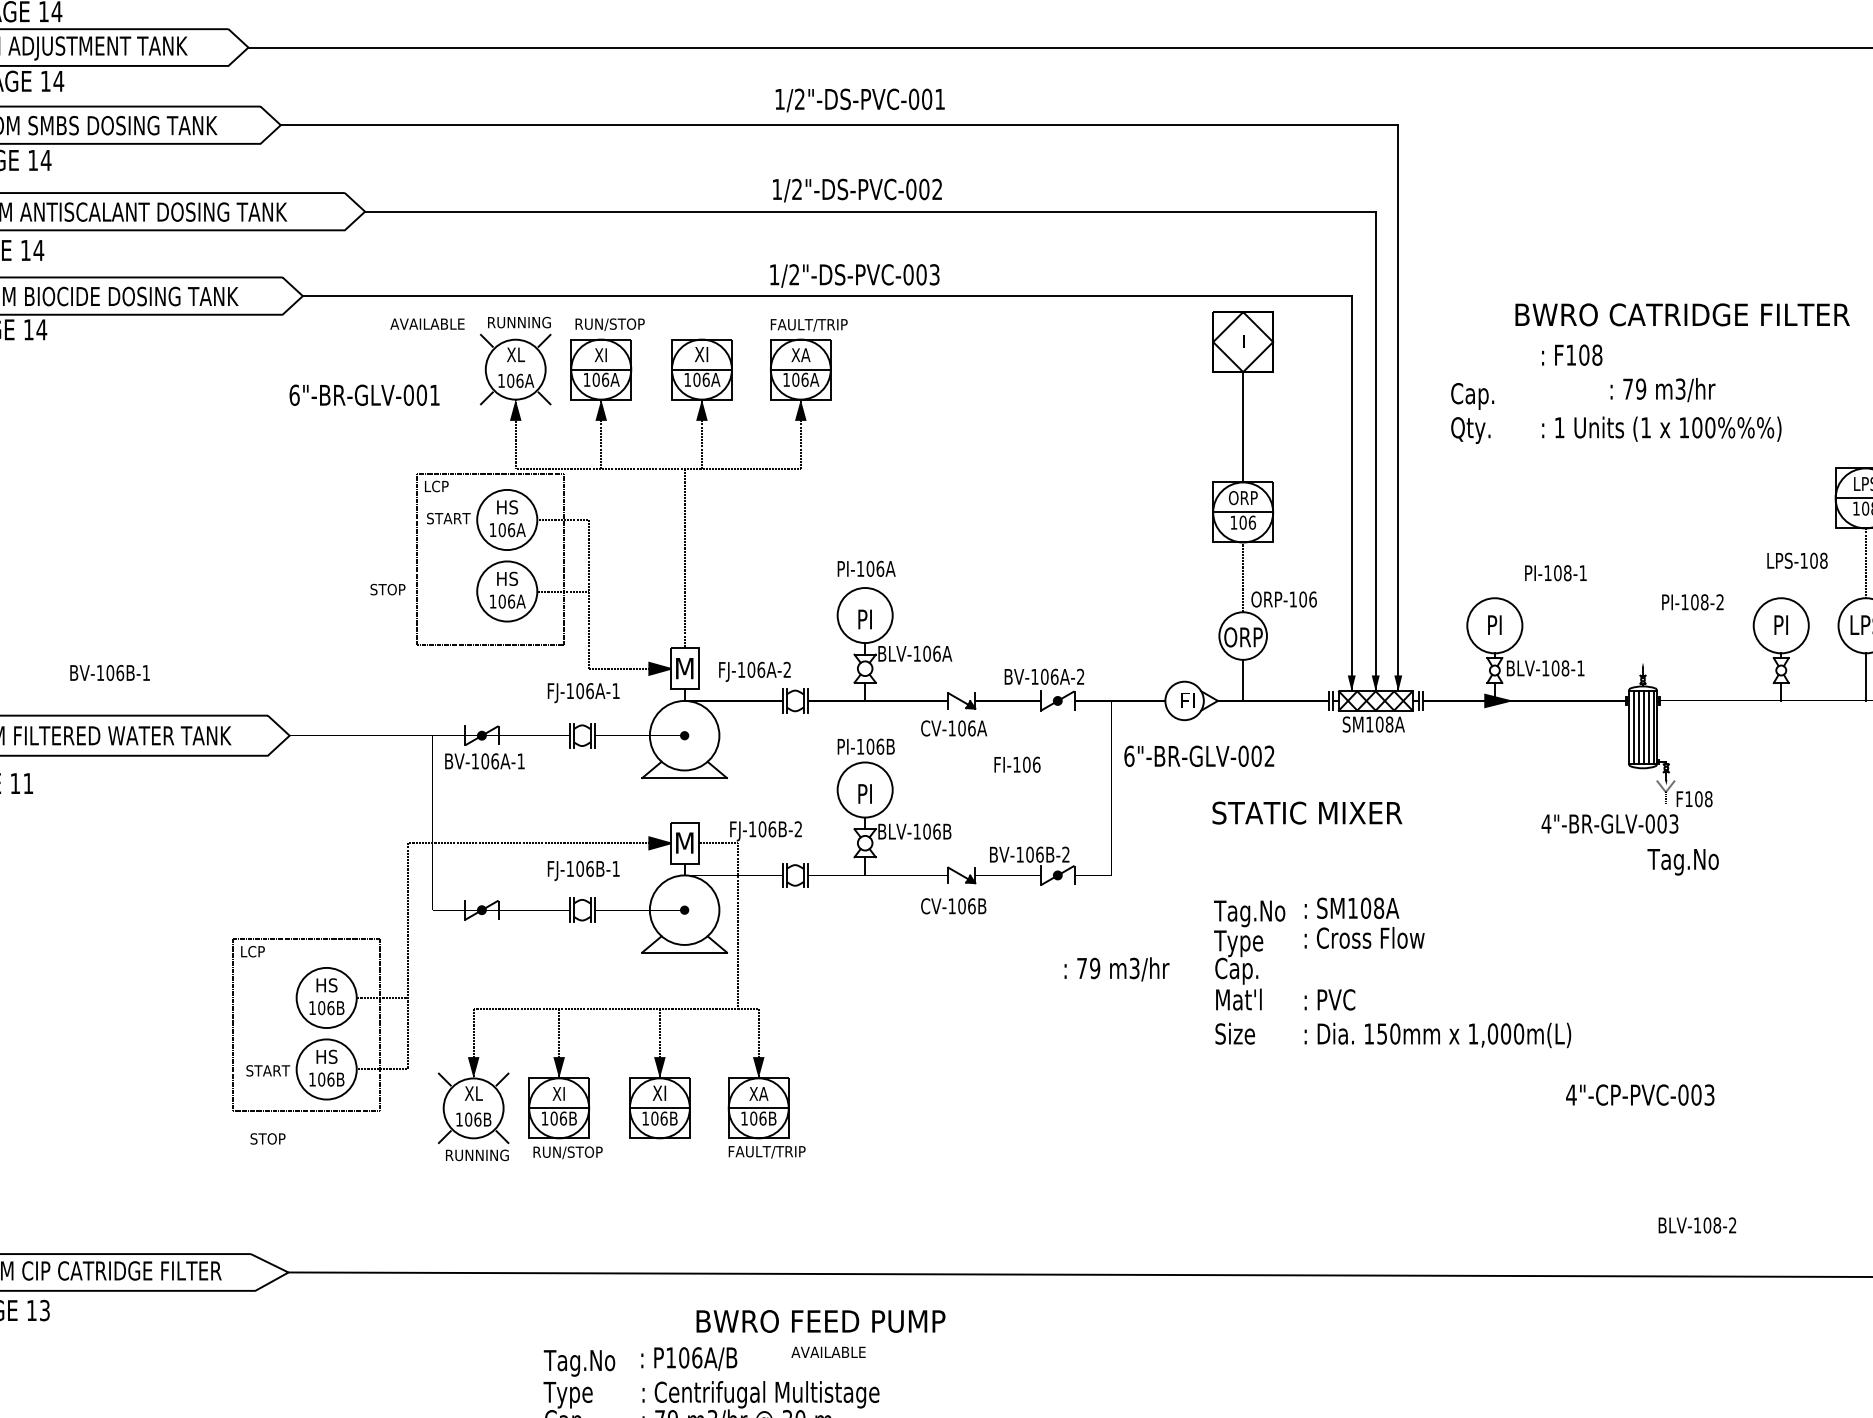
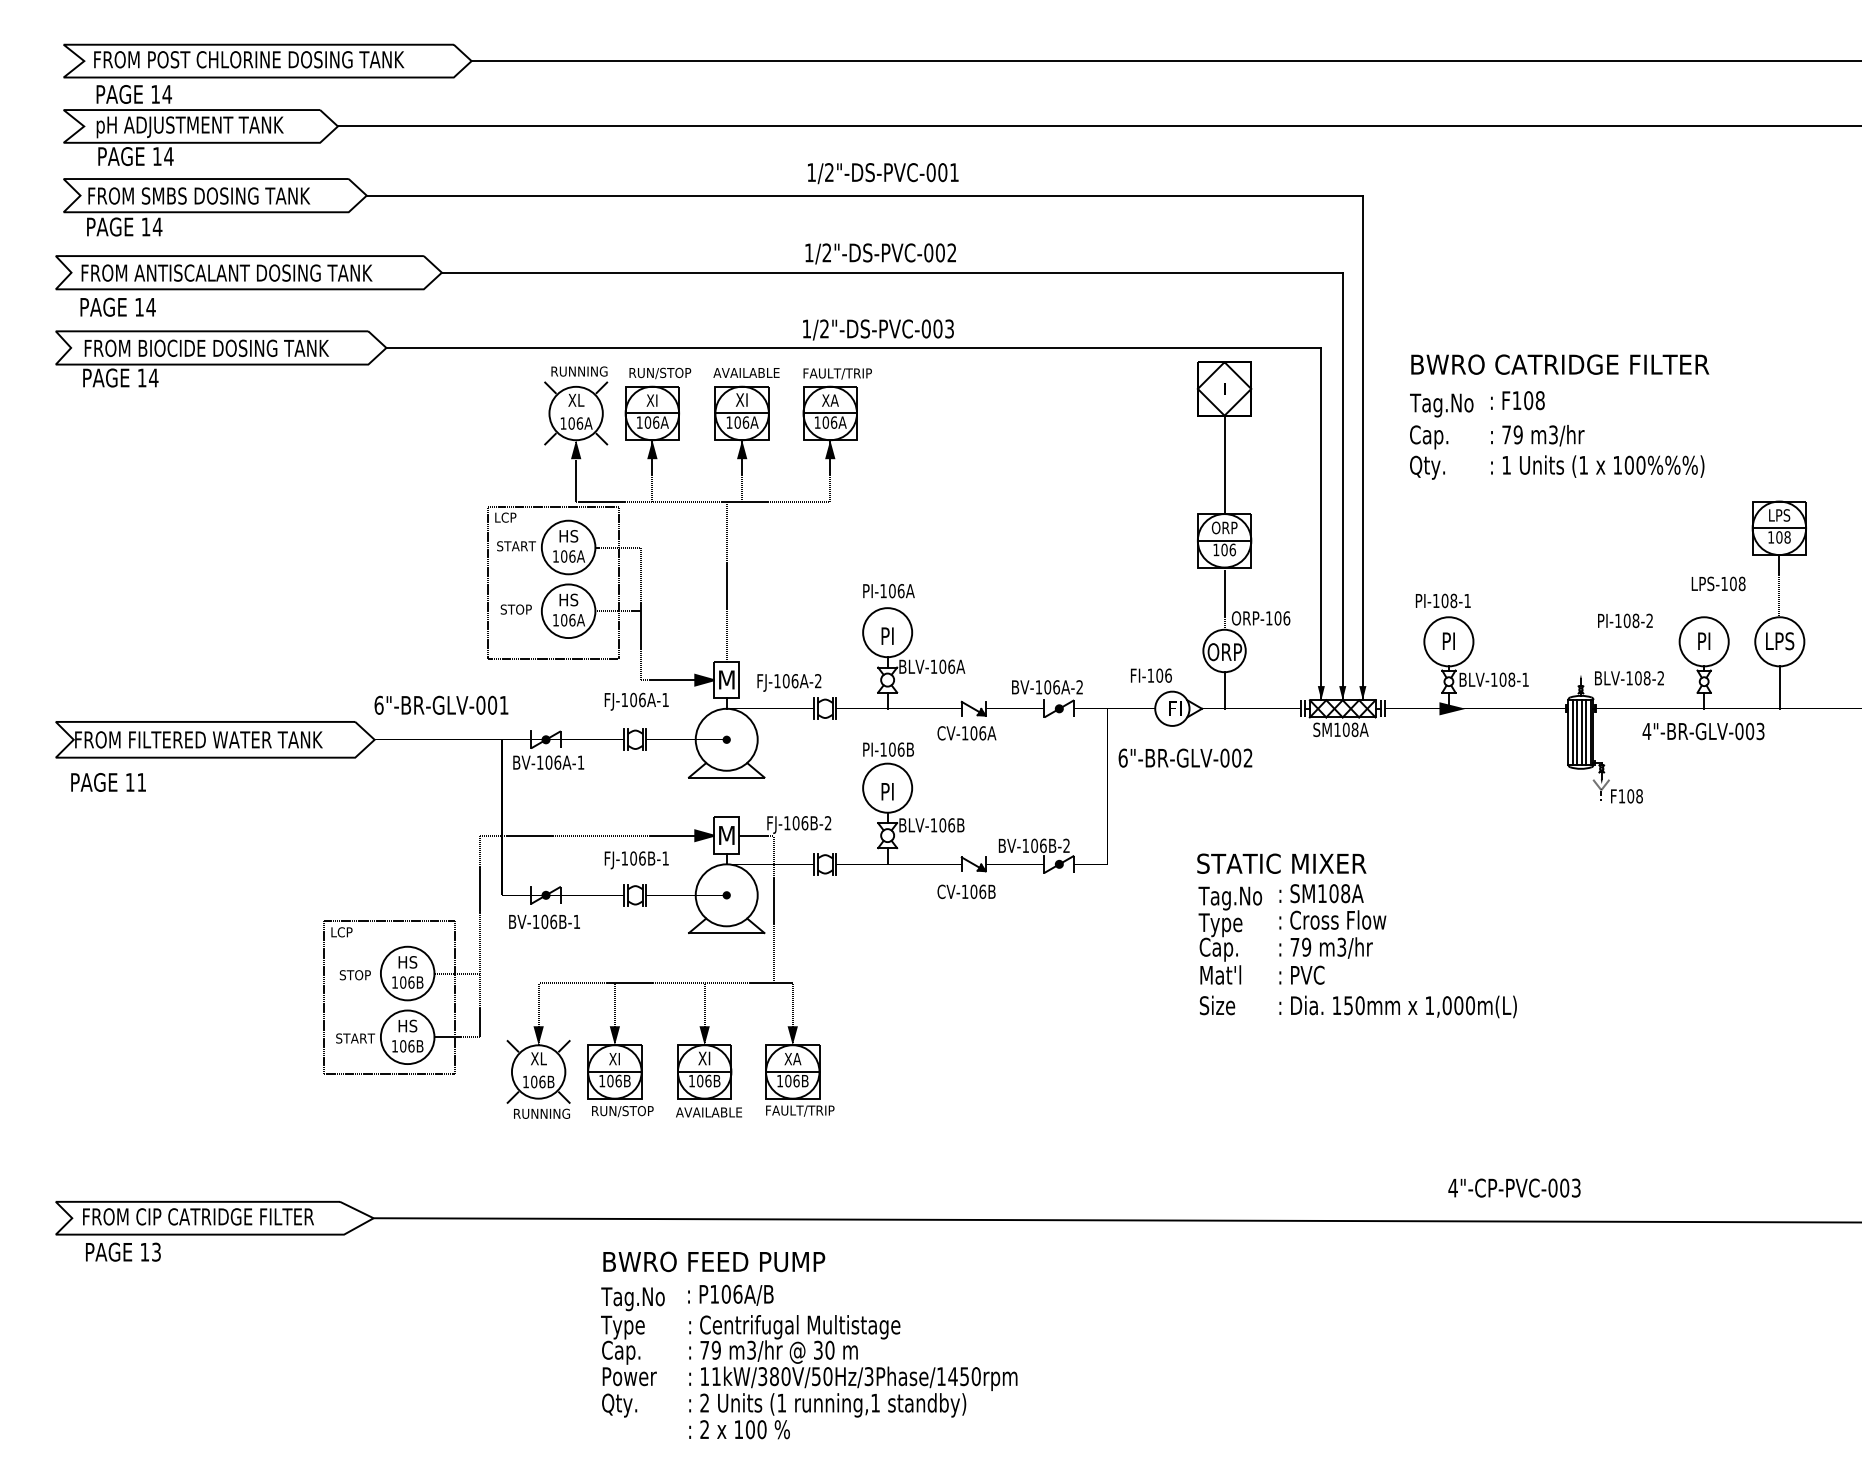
text: (1682, 314) -> (1560, 364), moved
text: (427, 323) -> (746, 372), moved
text: (1662, 389) -> (1537, 435), moved
text: (364, 394) -> (441, 704), moved
text: (1554, 572) -> (1442, 600), moved
text: (387, 589) -> (515, 609), moved
text: (109, 672) -> (544, 921), moved
text: (1017, 764) -> (1151, 675), moved
text: (1307, 812) -> (1281, 863), moved
text: (1609, 824) -> (1703, 731), moved
text: (1682, 862) -> (1441, 405), moved
text: (1116, 968) -> (1325, 947), moved
text: (1640, 1094) -> (1514, 1187), moved
text: (267, 1139) -> (354, 975), moved
text: (1697, 1225) -> (1629, 678), moved
text: (821, 1321) -> (714, 1261), moved
text: (827, 1352) -> (708, 1112), moved

